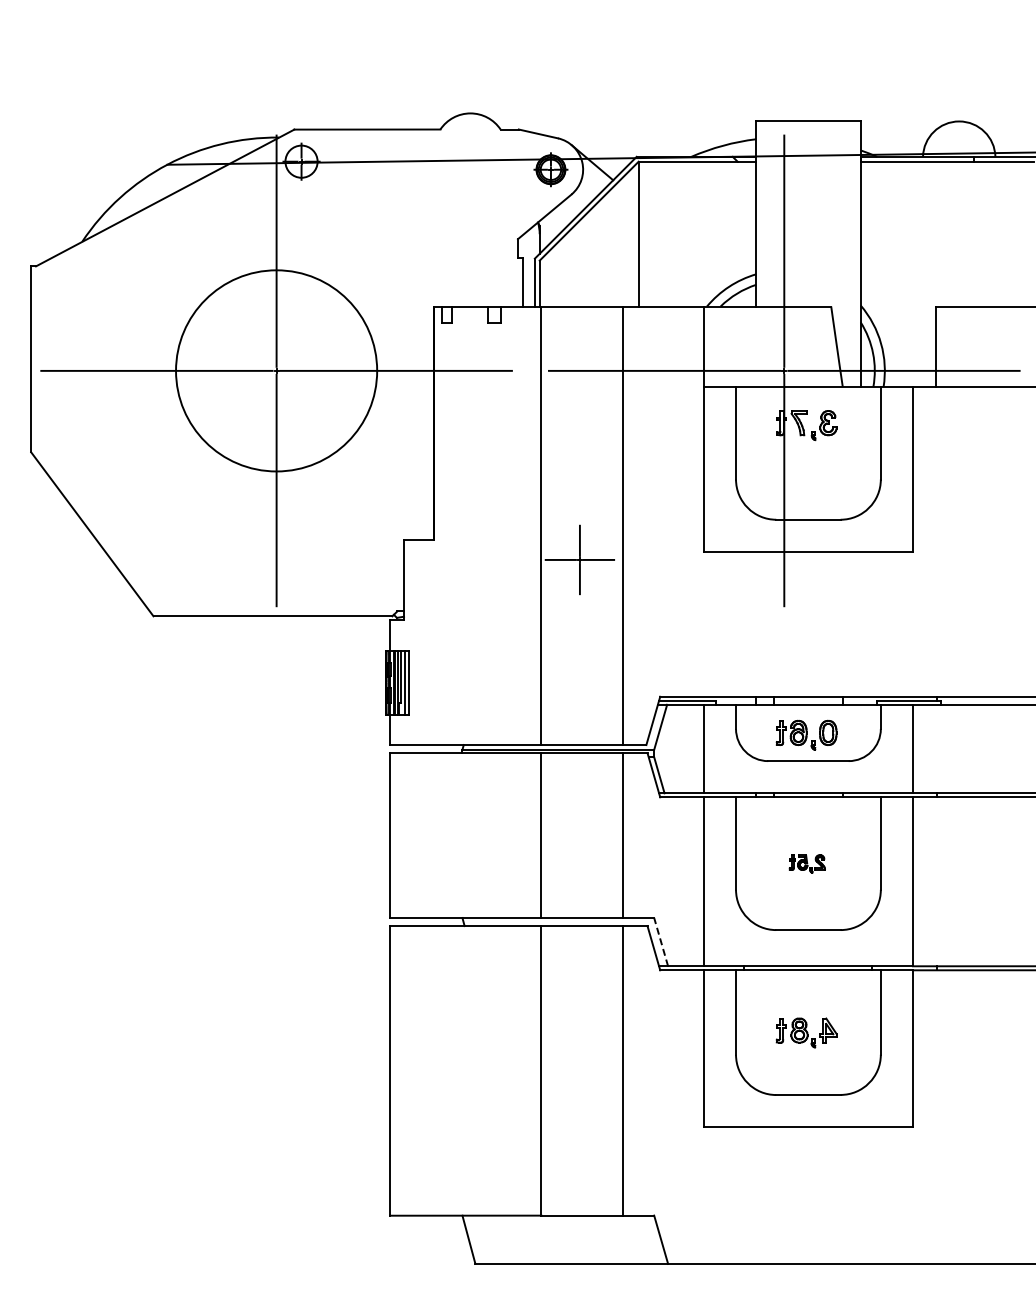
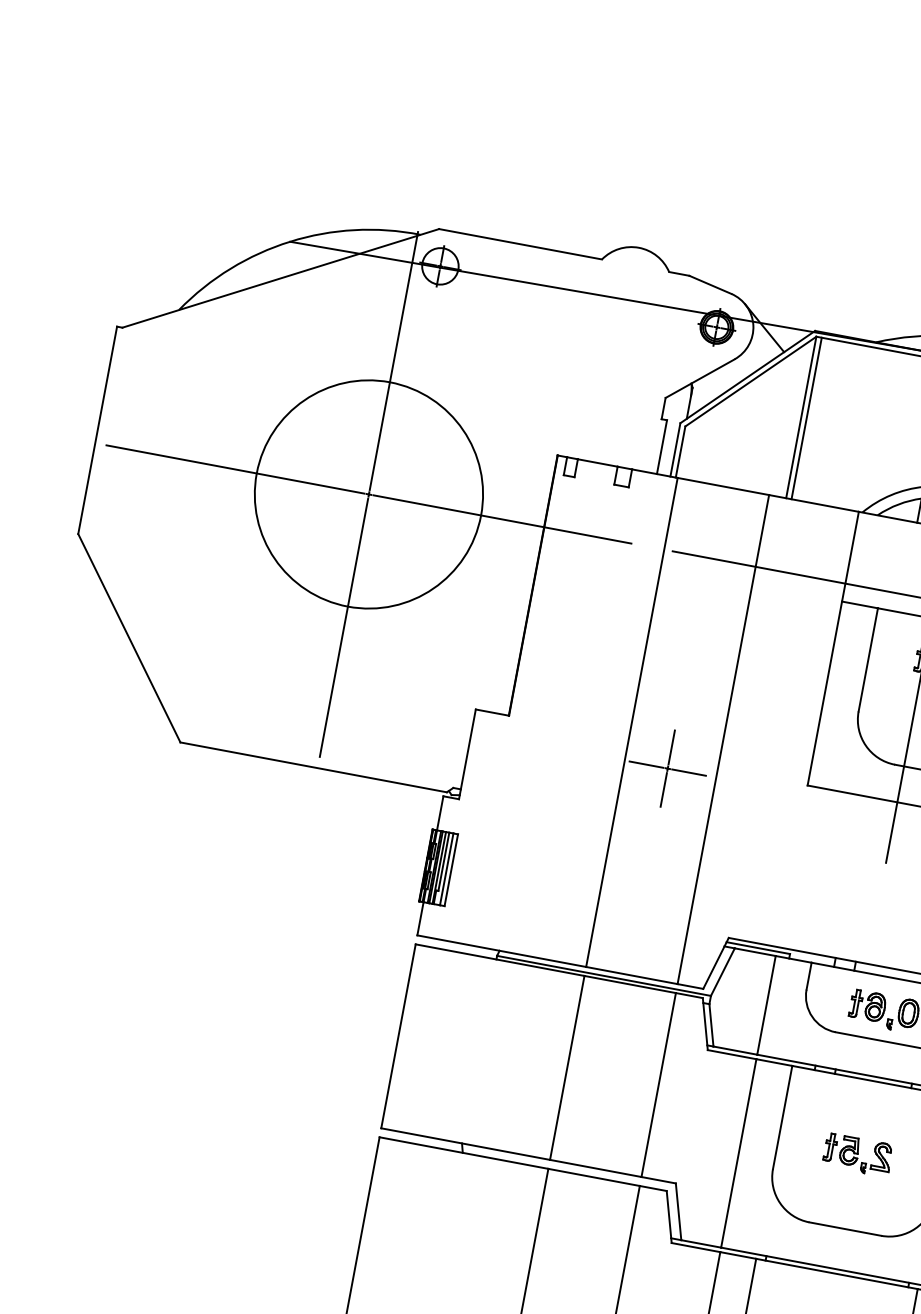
line: (643, 233) -> (806, 417), added
part: (807, 863) -> (858, 1154), size x1.67
line: (661, 941) -> (679, 1211), dashed -> solid

